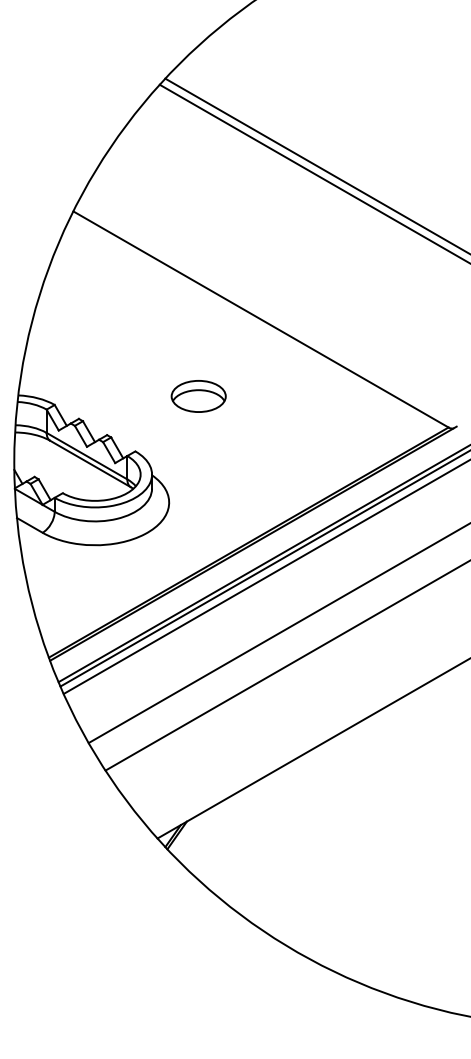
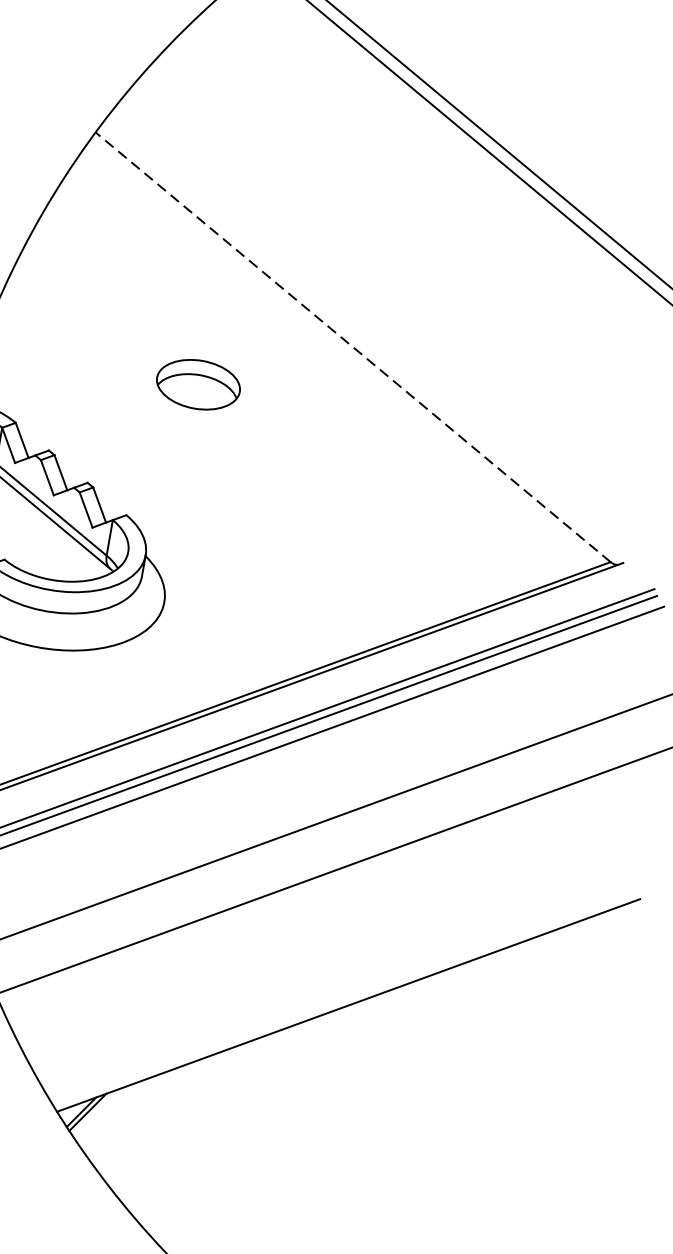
line: (260, 319) -> (352, 347), solid -> dashed
part: (198, 396) -> (198, 384), moved

